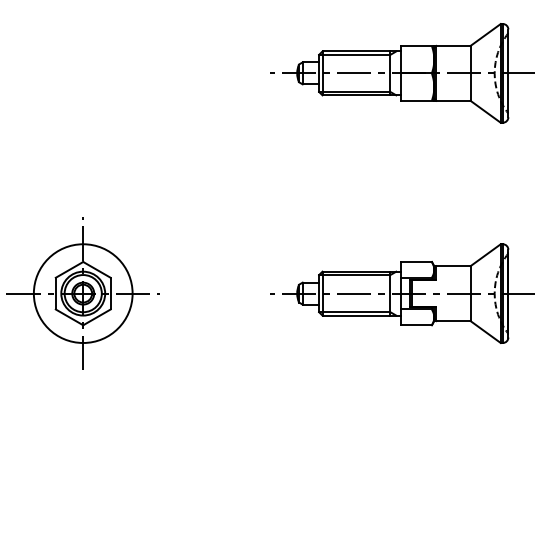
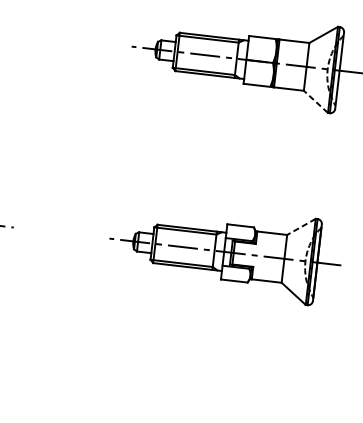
line: (485, 111) -> (315, 101), solid -> dashed
line: (485, 255) -> (301, 227), solid -> dashed

